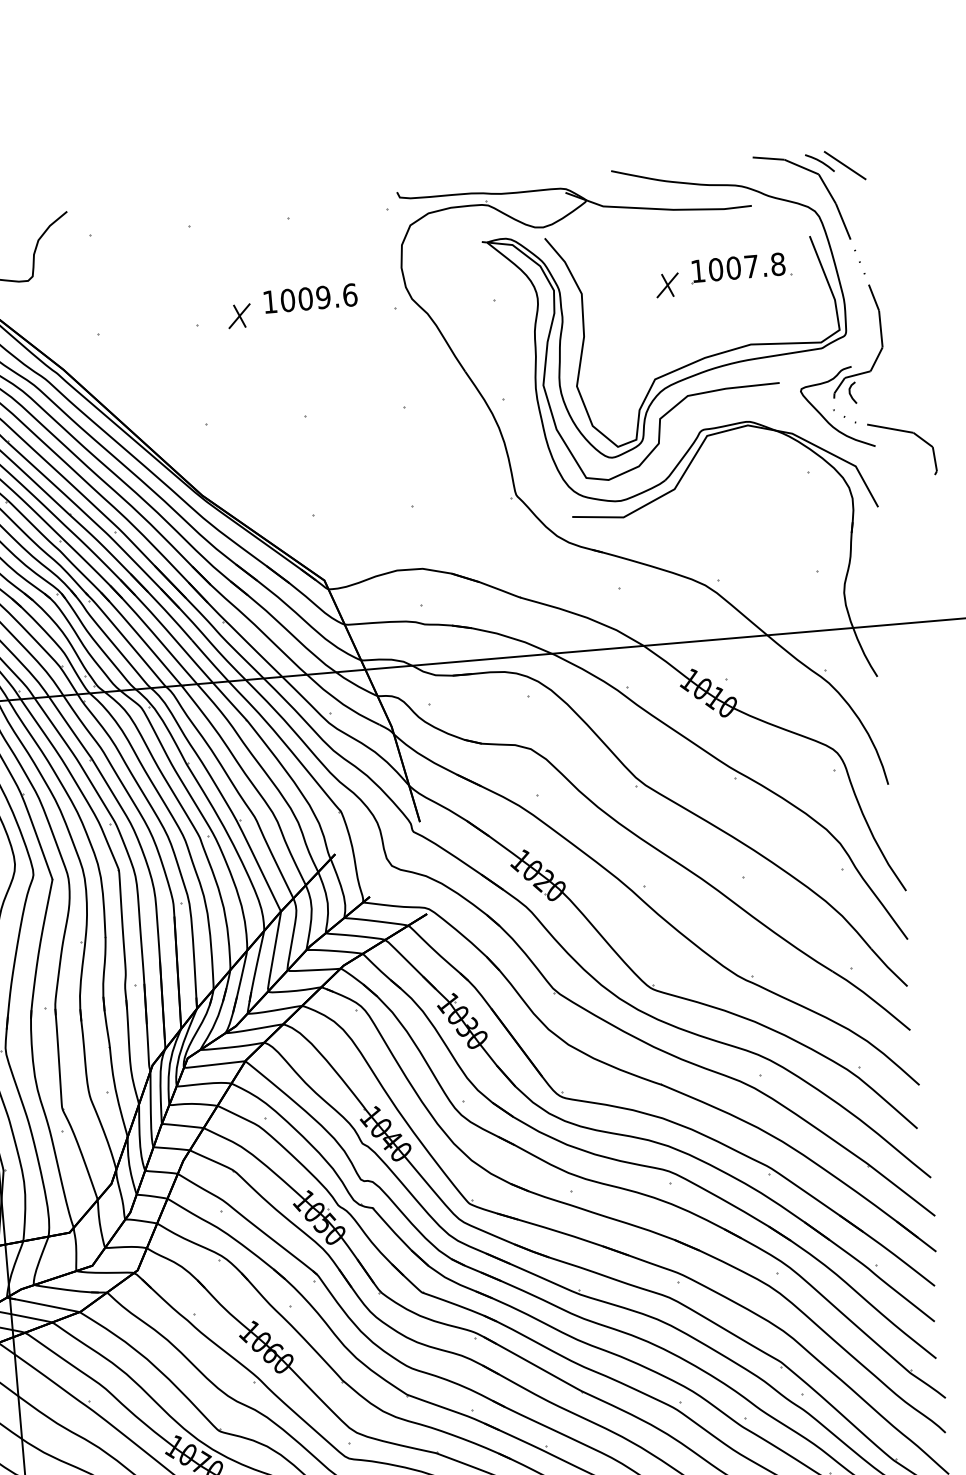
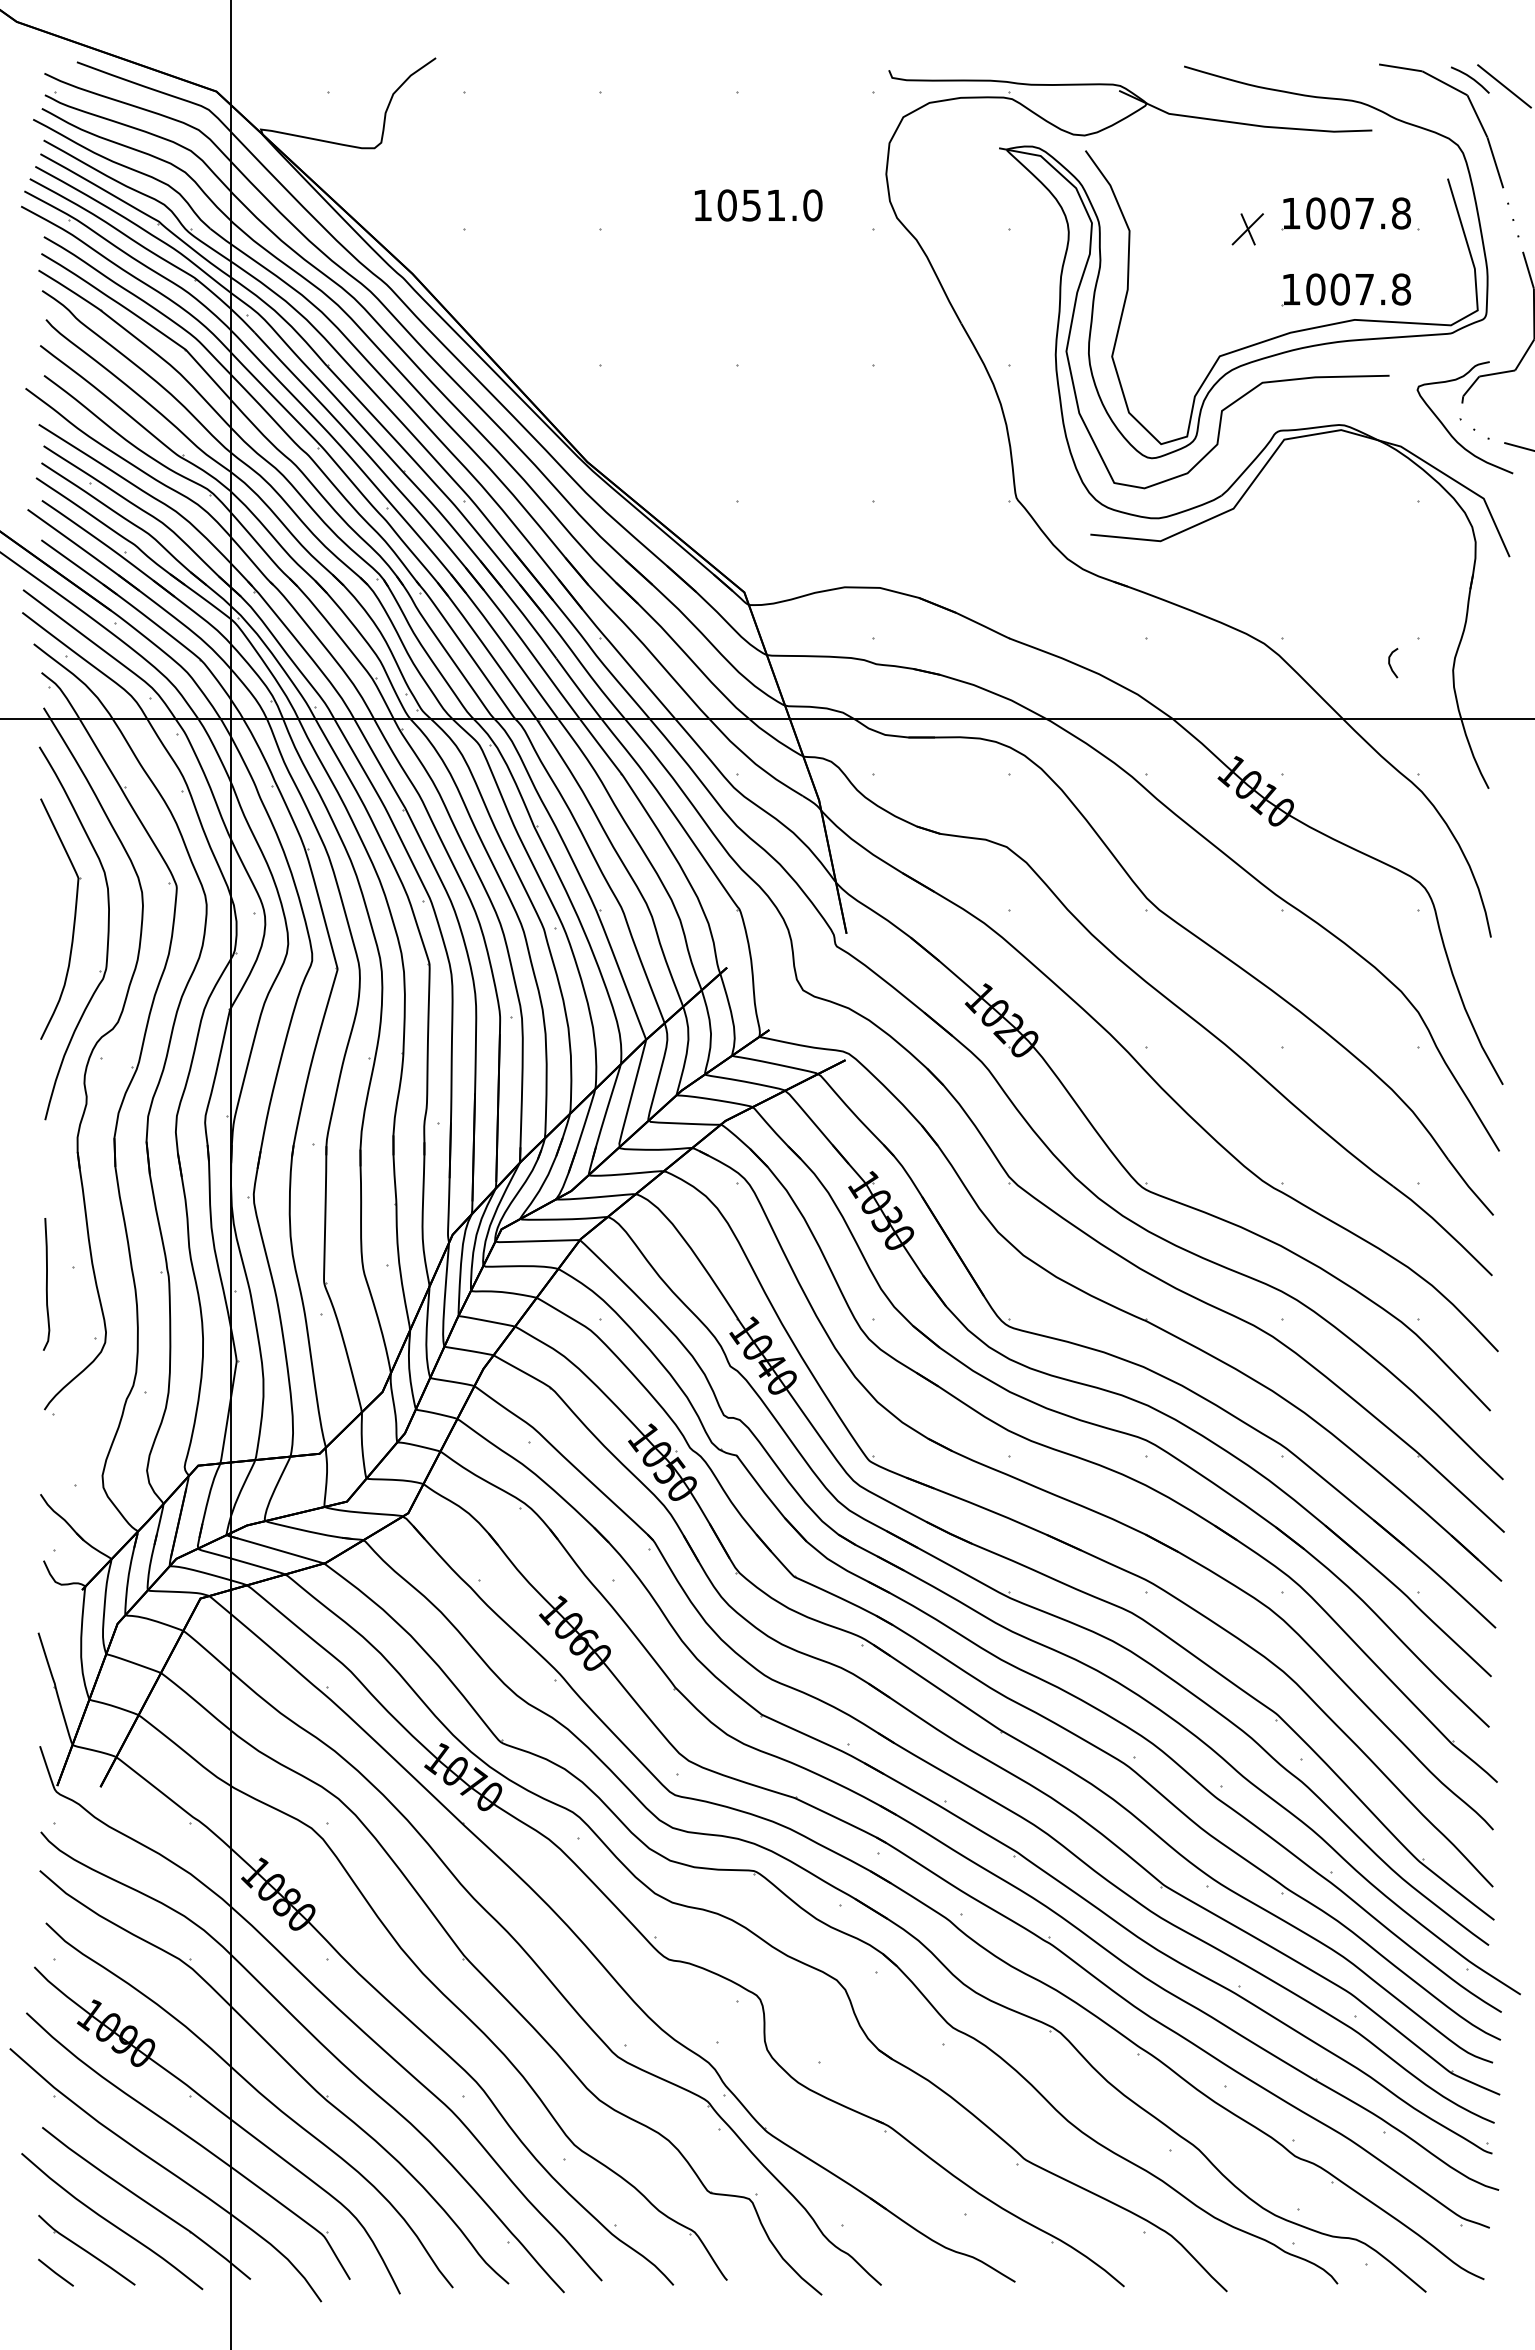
text: (328, 297) -> (782, 205), 1009.6 -> 1051.0
part: (239, 316) -> (659, 221), removed
part: (742, 323) -> (1345, 289), added
curve: (850, 393) -> (1390, 663), moved

